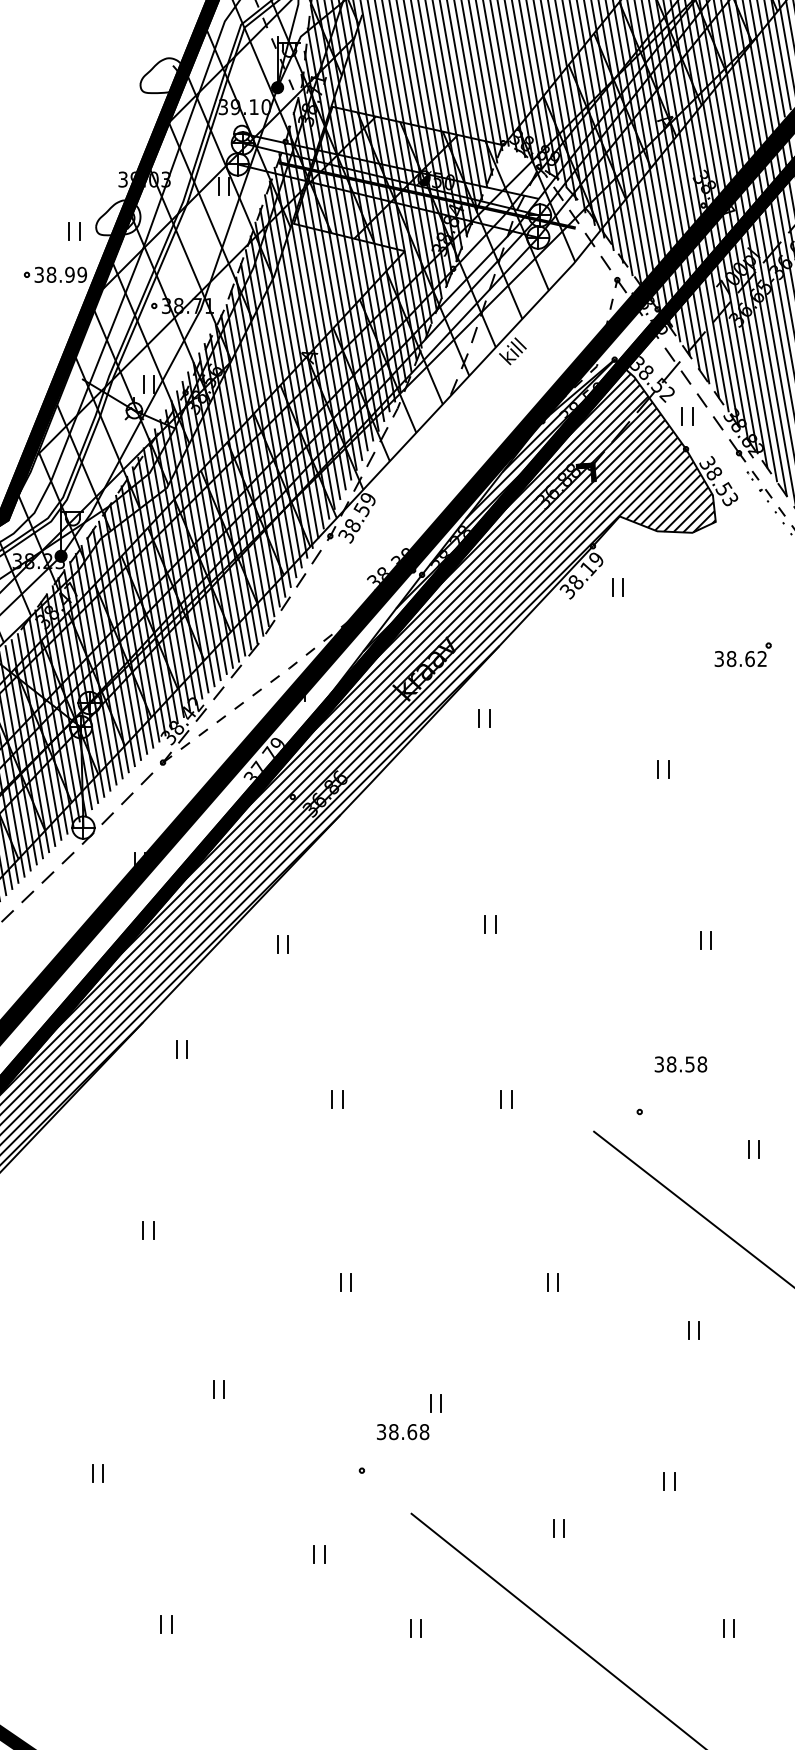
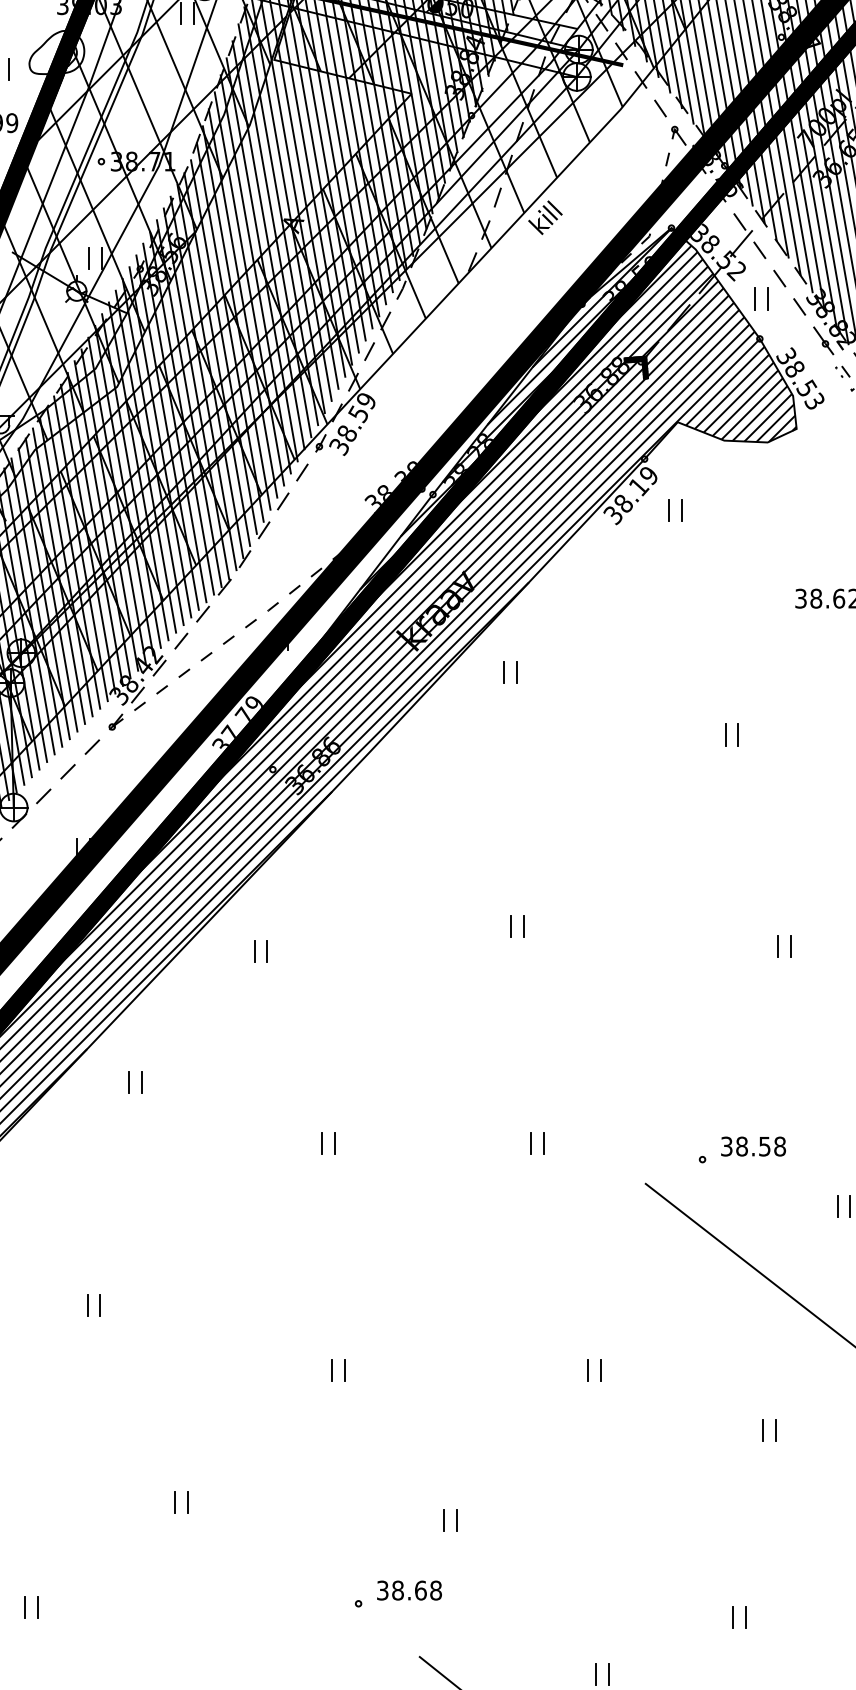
text: (680, 1064) -> (752, 1146), moved
text: (403, 1432) -> (409, 1591), moved

